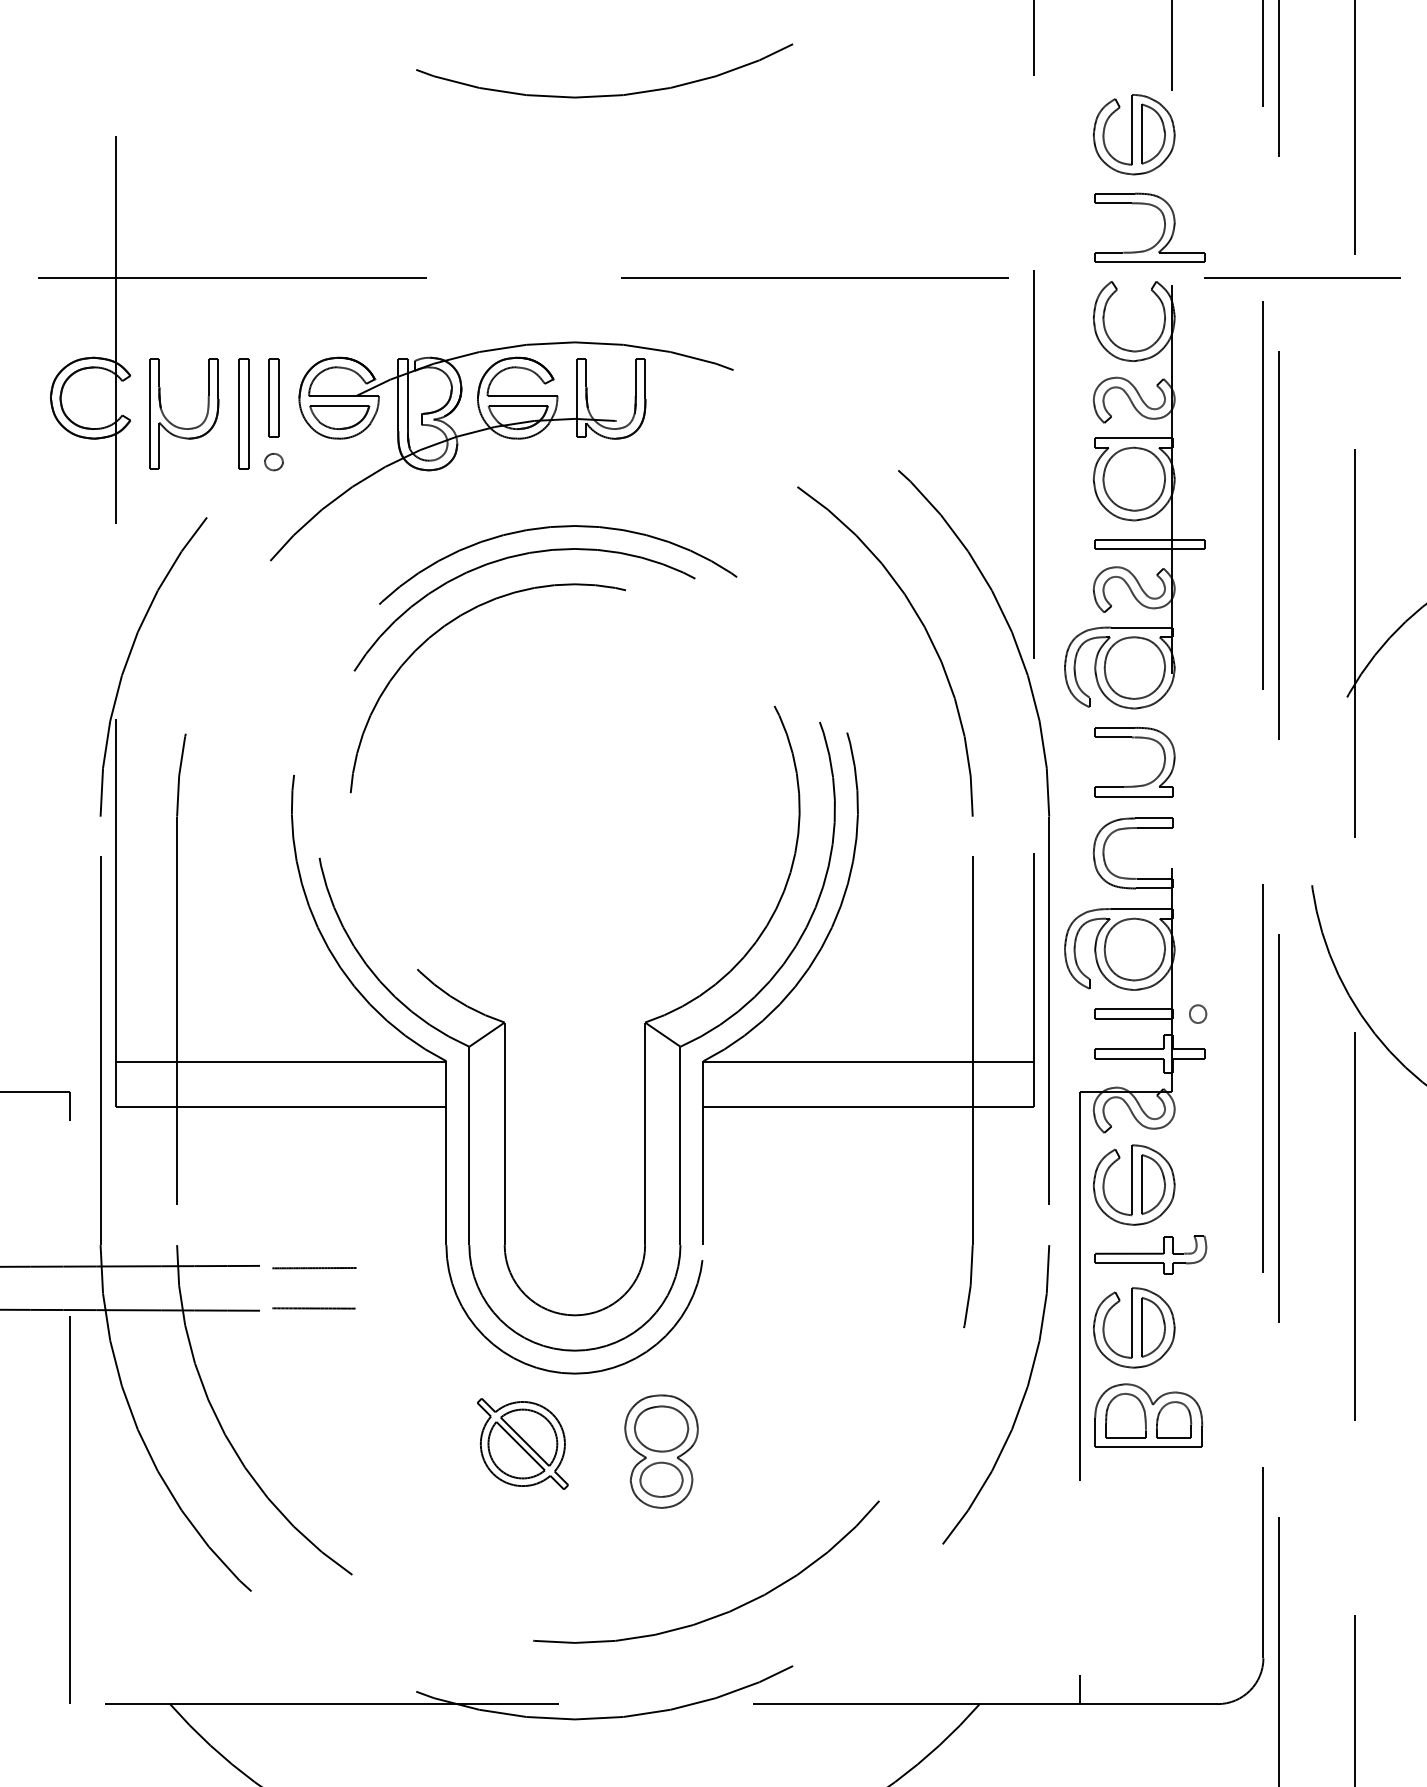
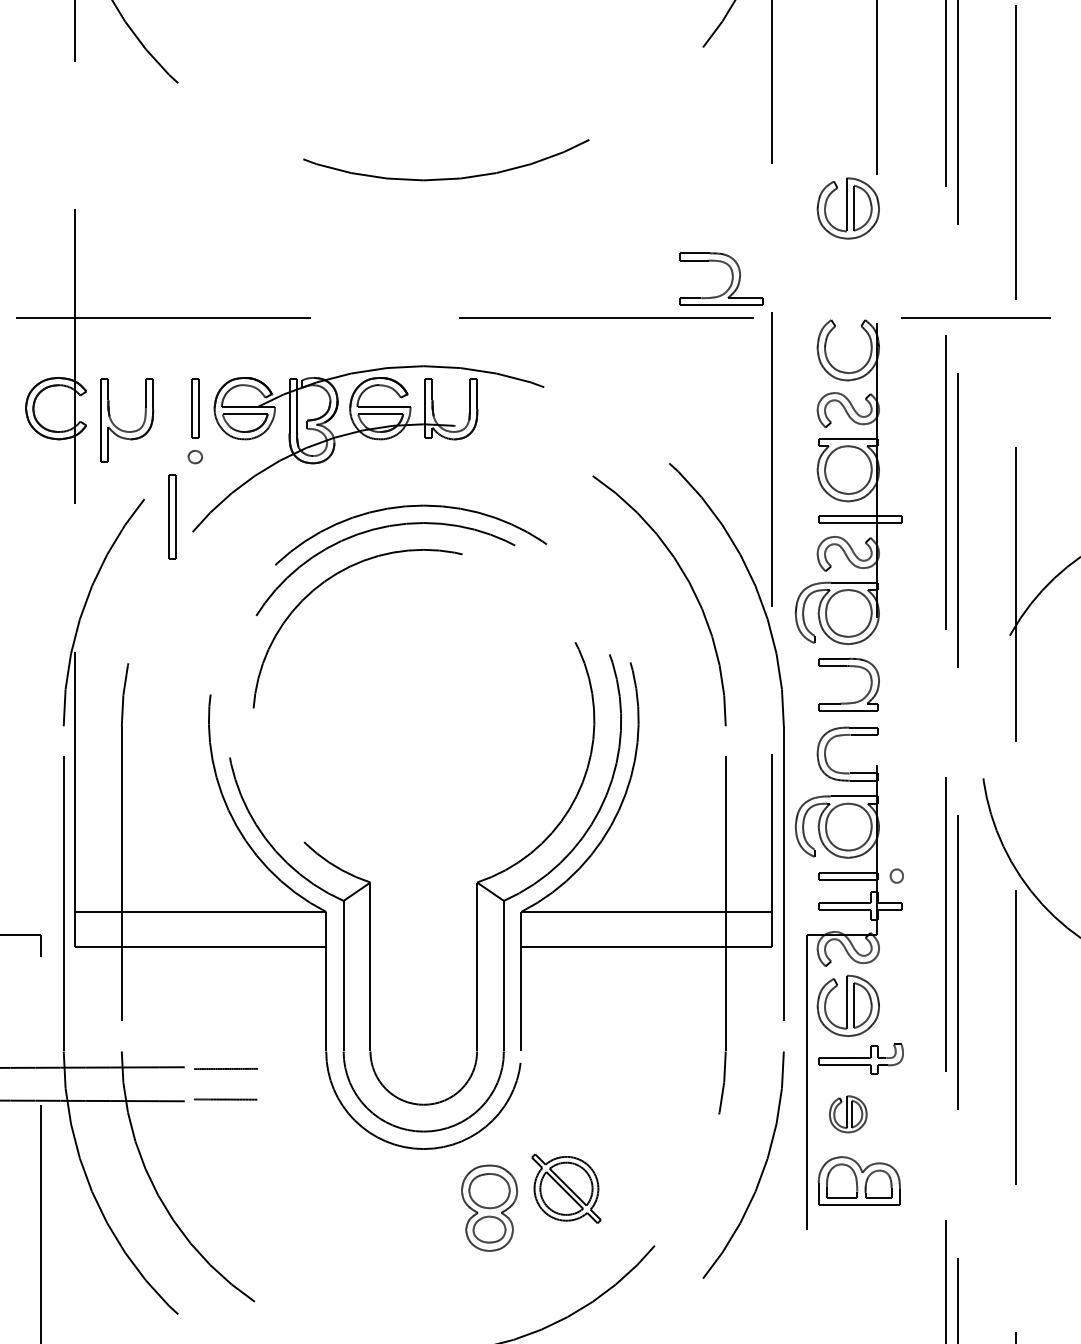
part: (1163, 228) -> (731, 279), moved
part: (243, 413) -> (172, 516), moved
part: (1133, 1327) -> (847, 1114), size x0.6
part: (522, 1443) -> (566, 1188), moved

